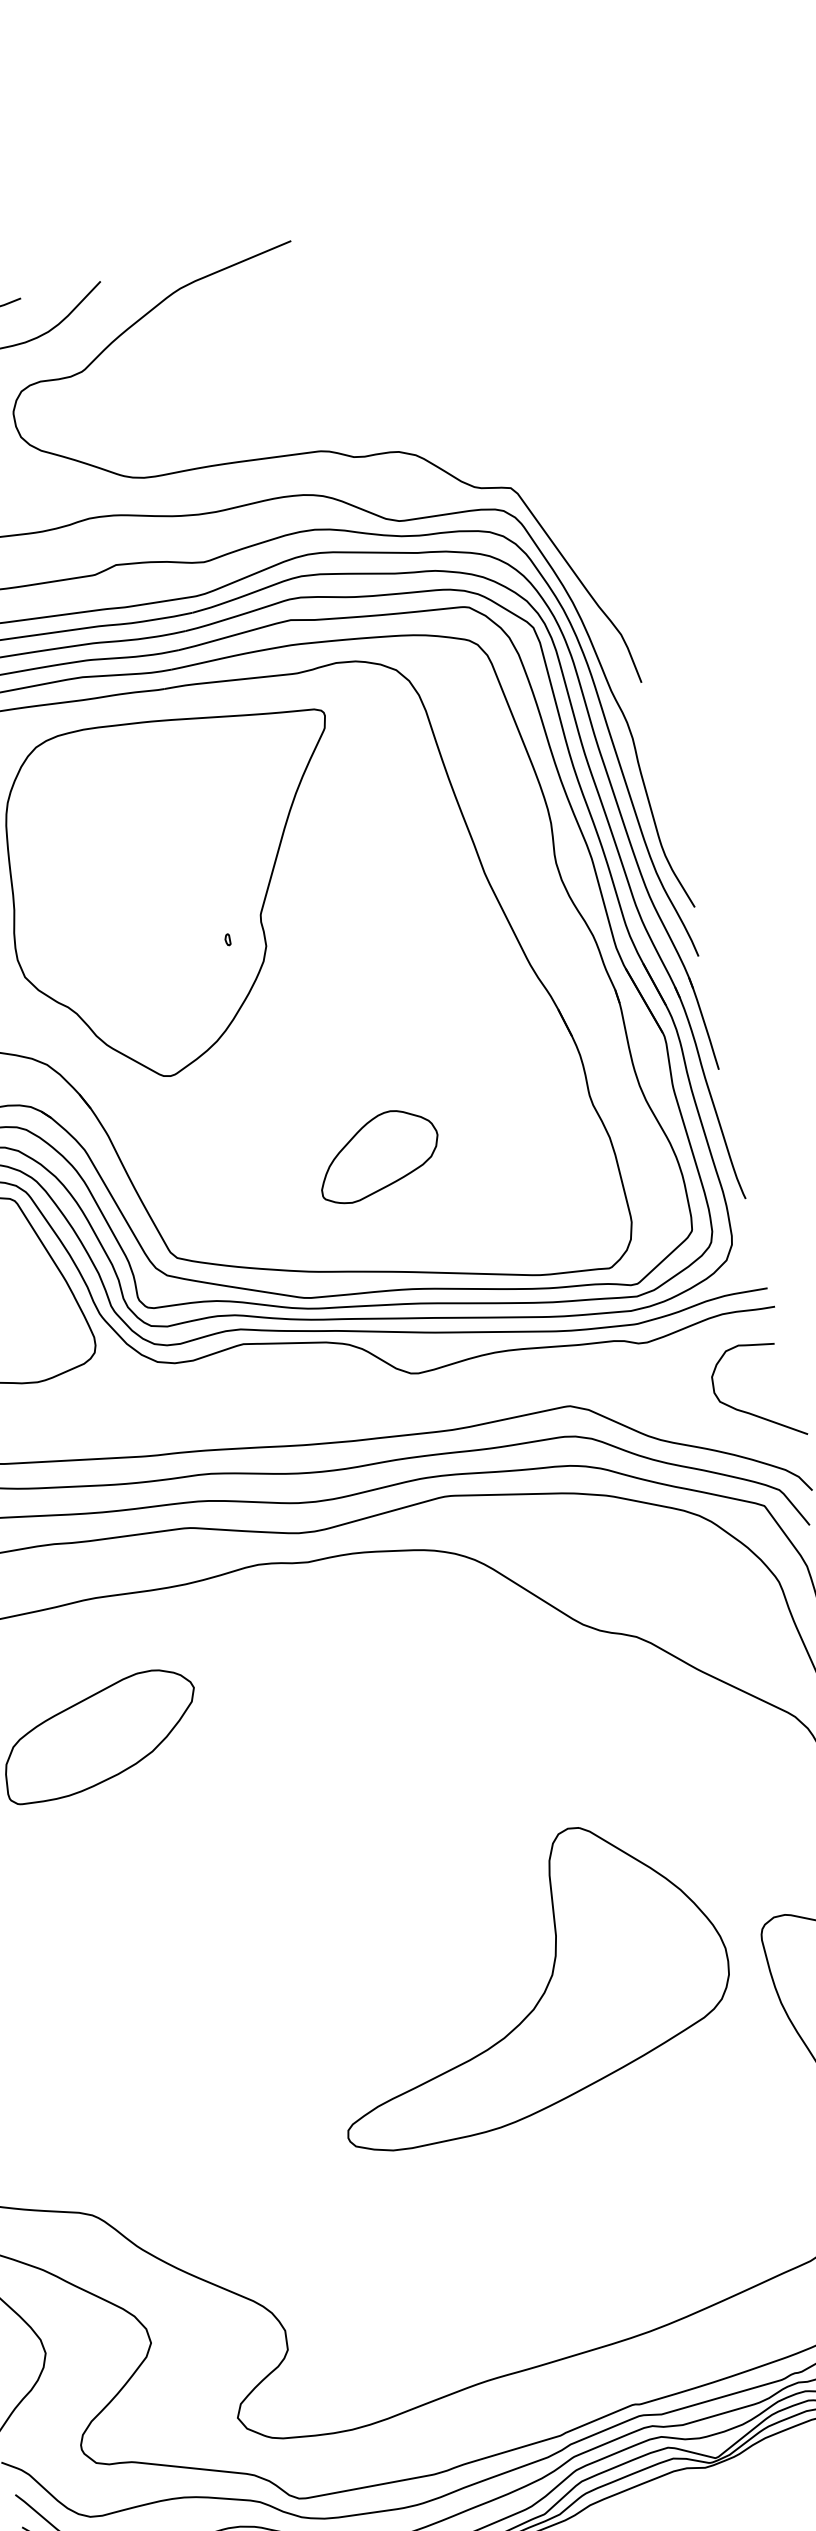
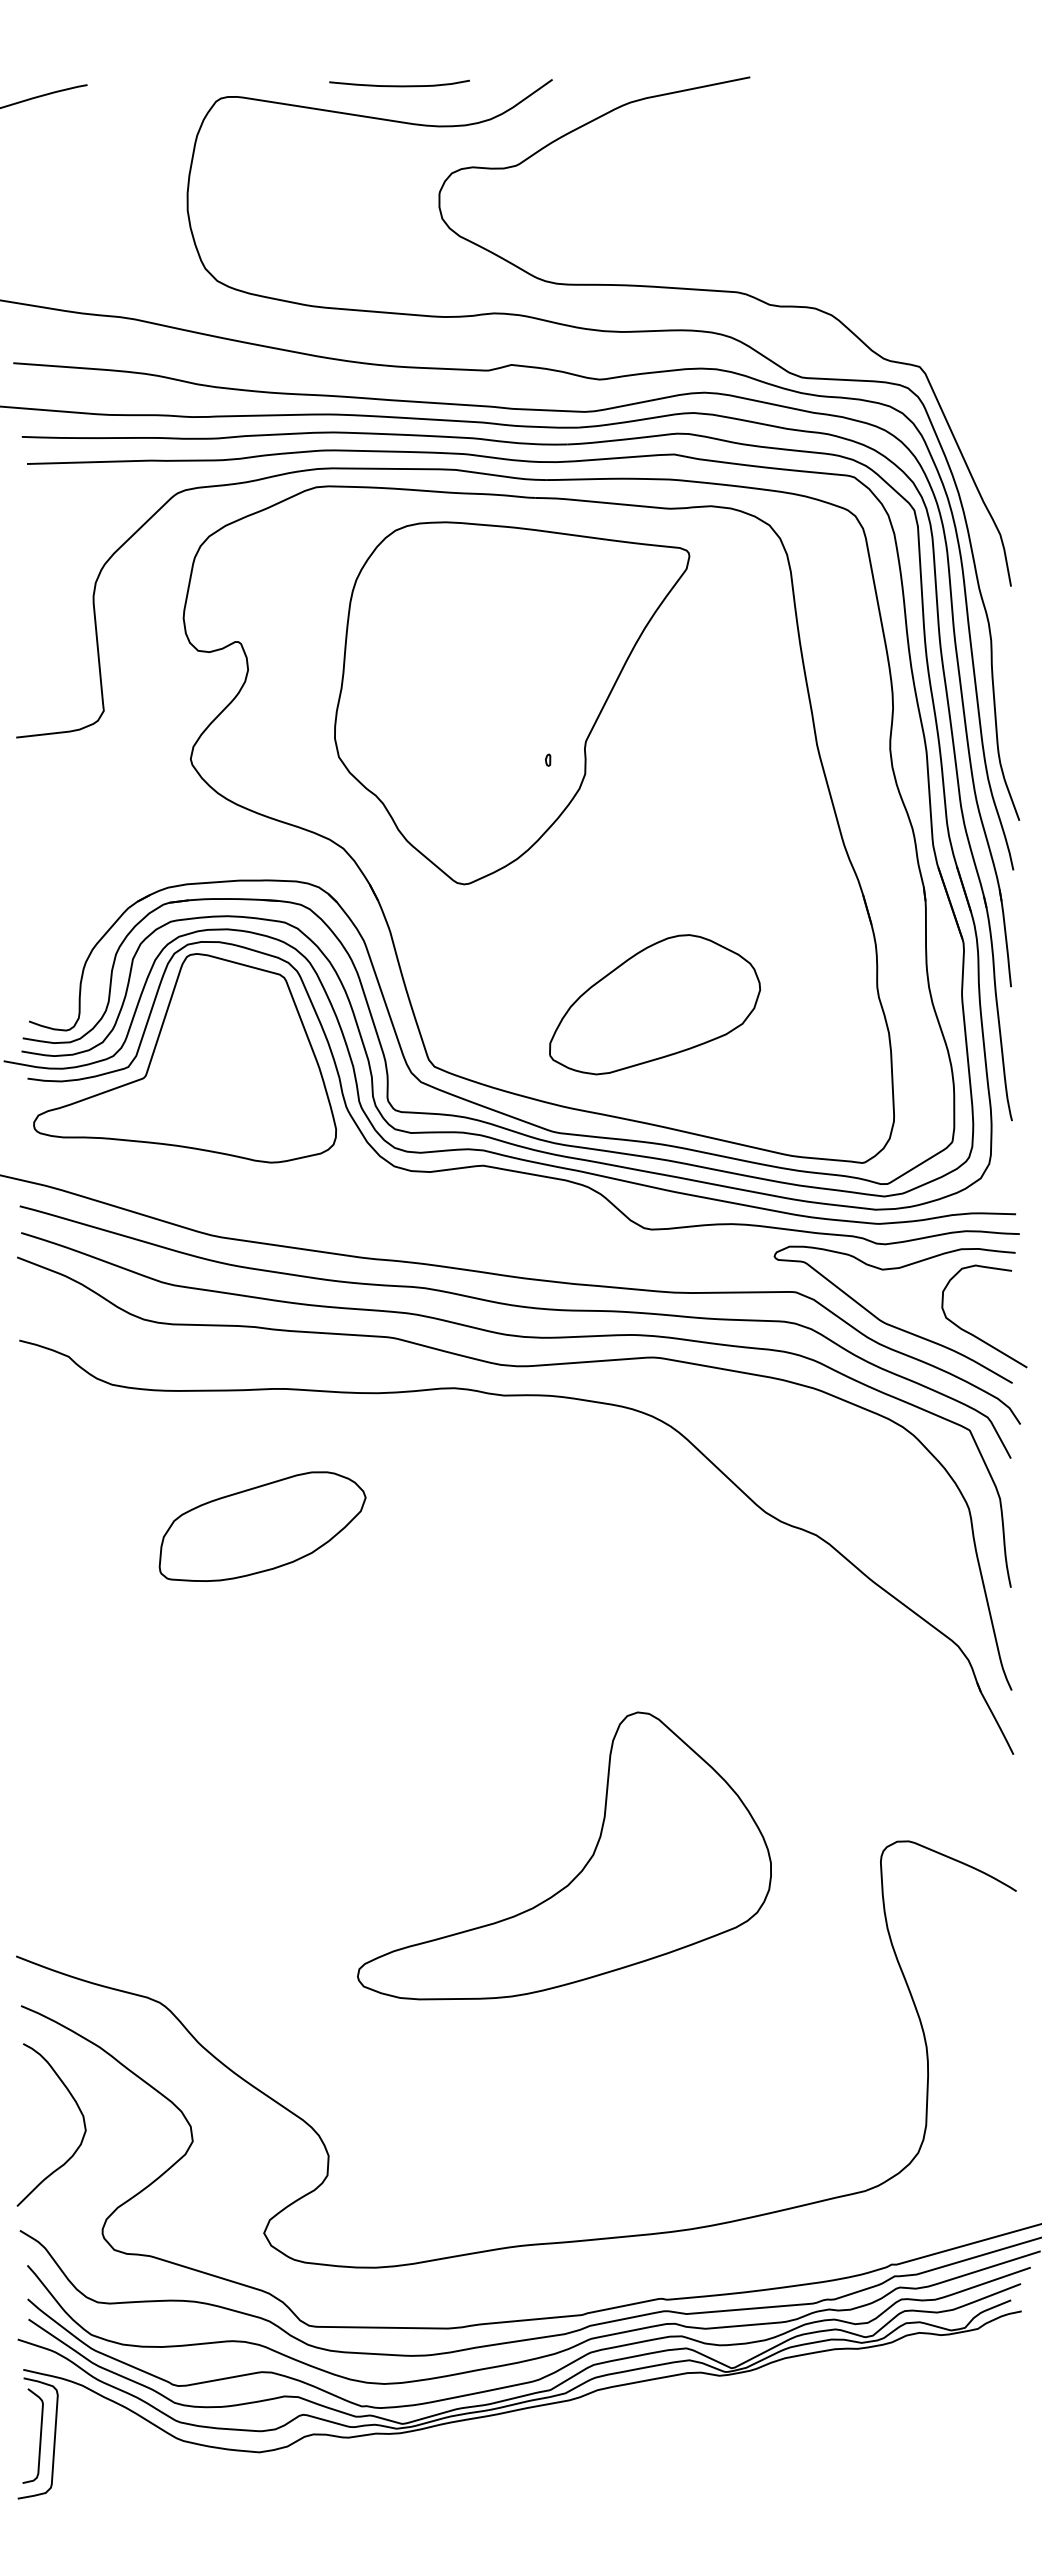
part: (377, 1155) -> (654, 1004), size x1.67
curve: (668, 1418) -> (891, 1324), added
part: (543, 1991) -> (581, 1869), moved

